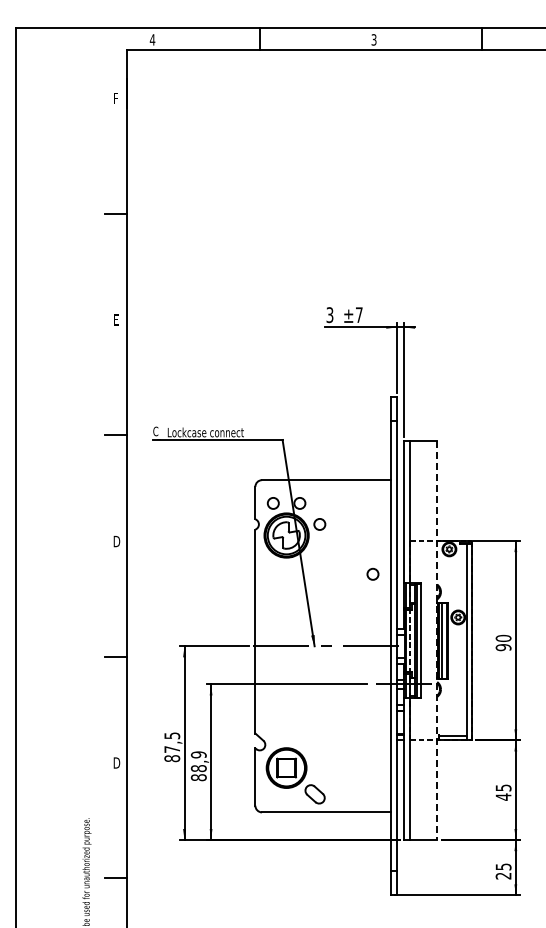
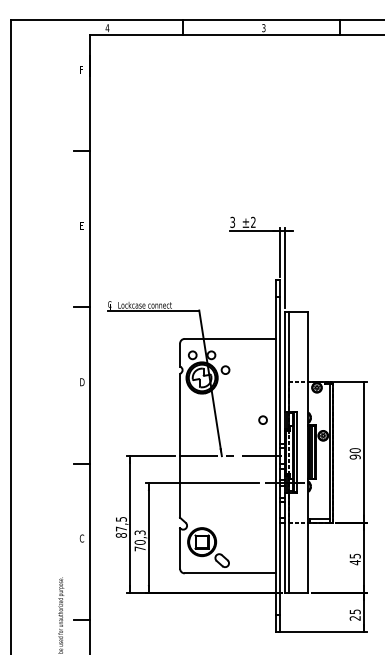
text: (358, 314) -> (252, 221), ±7 -> ±2
circle: (372, 573) -> (262, 419), moved
line: (437, 641) -> (308, 452), dashed -> solid
text: (116, 762) -> (82, 538), D -> C
text: (198, 766) -> (139, 541), 88,9 -> 70,3

